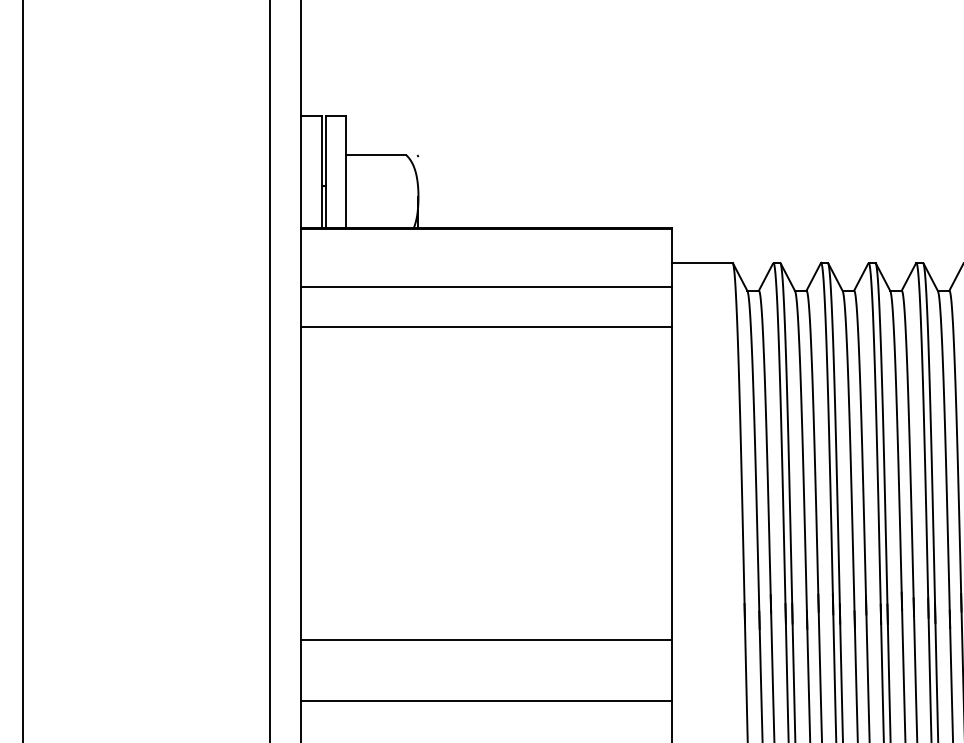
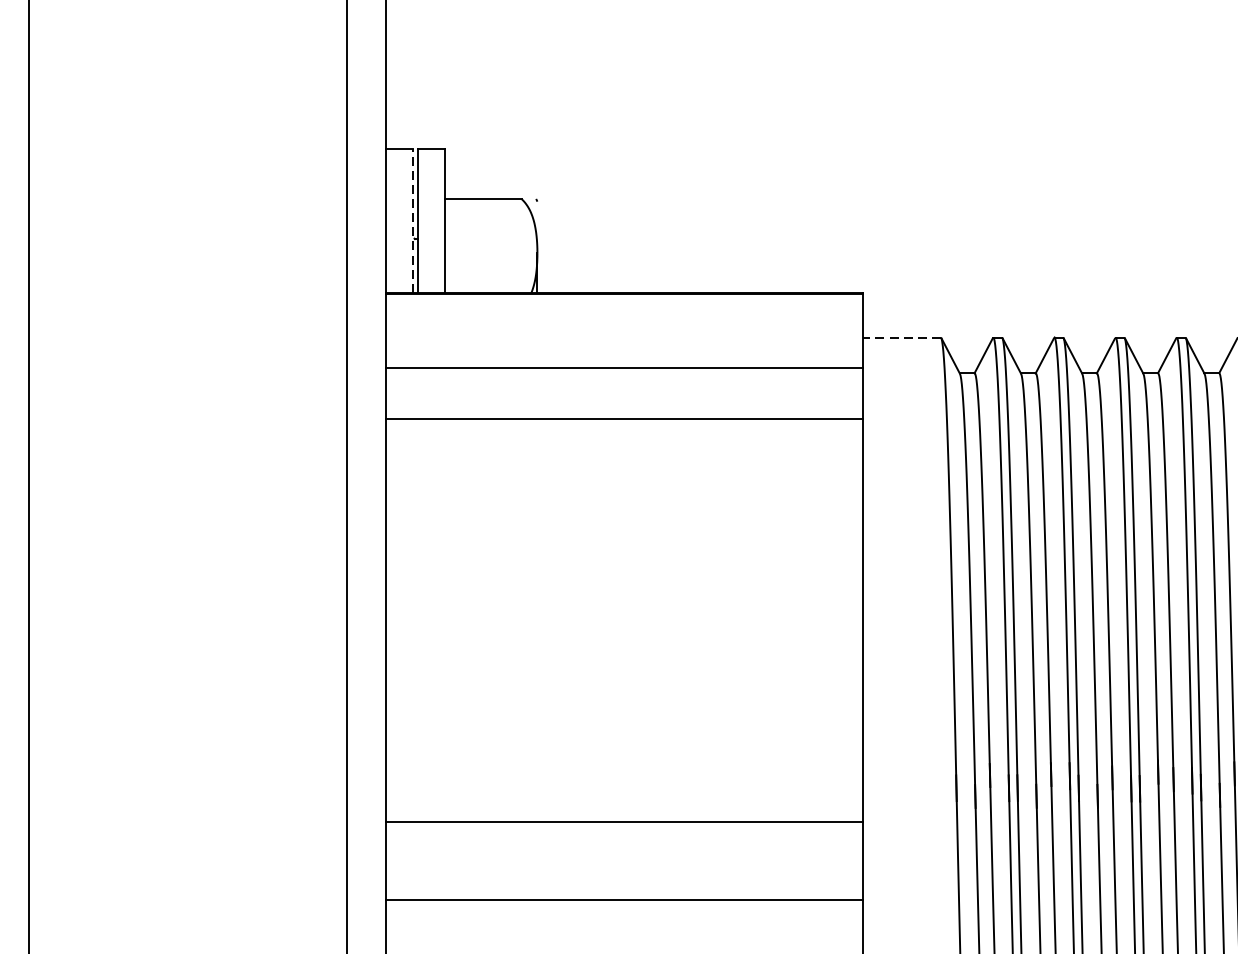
line: (321, 171) -> (412, 220), solid -> dashed
line: (701, 262) -> (900, 337), solid -> dashed

